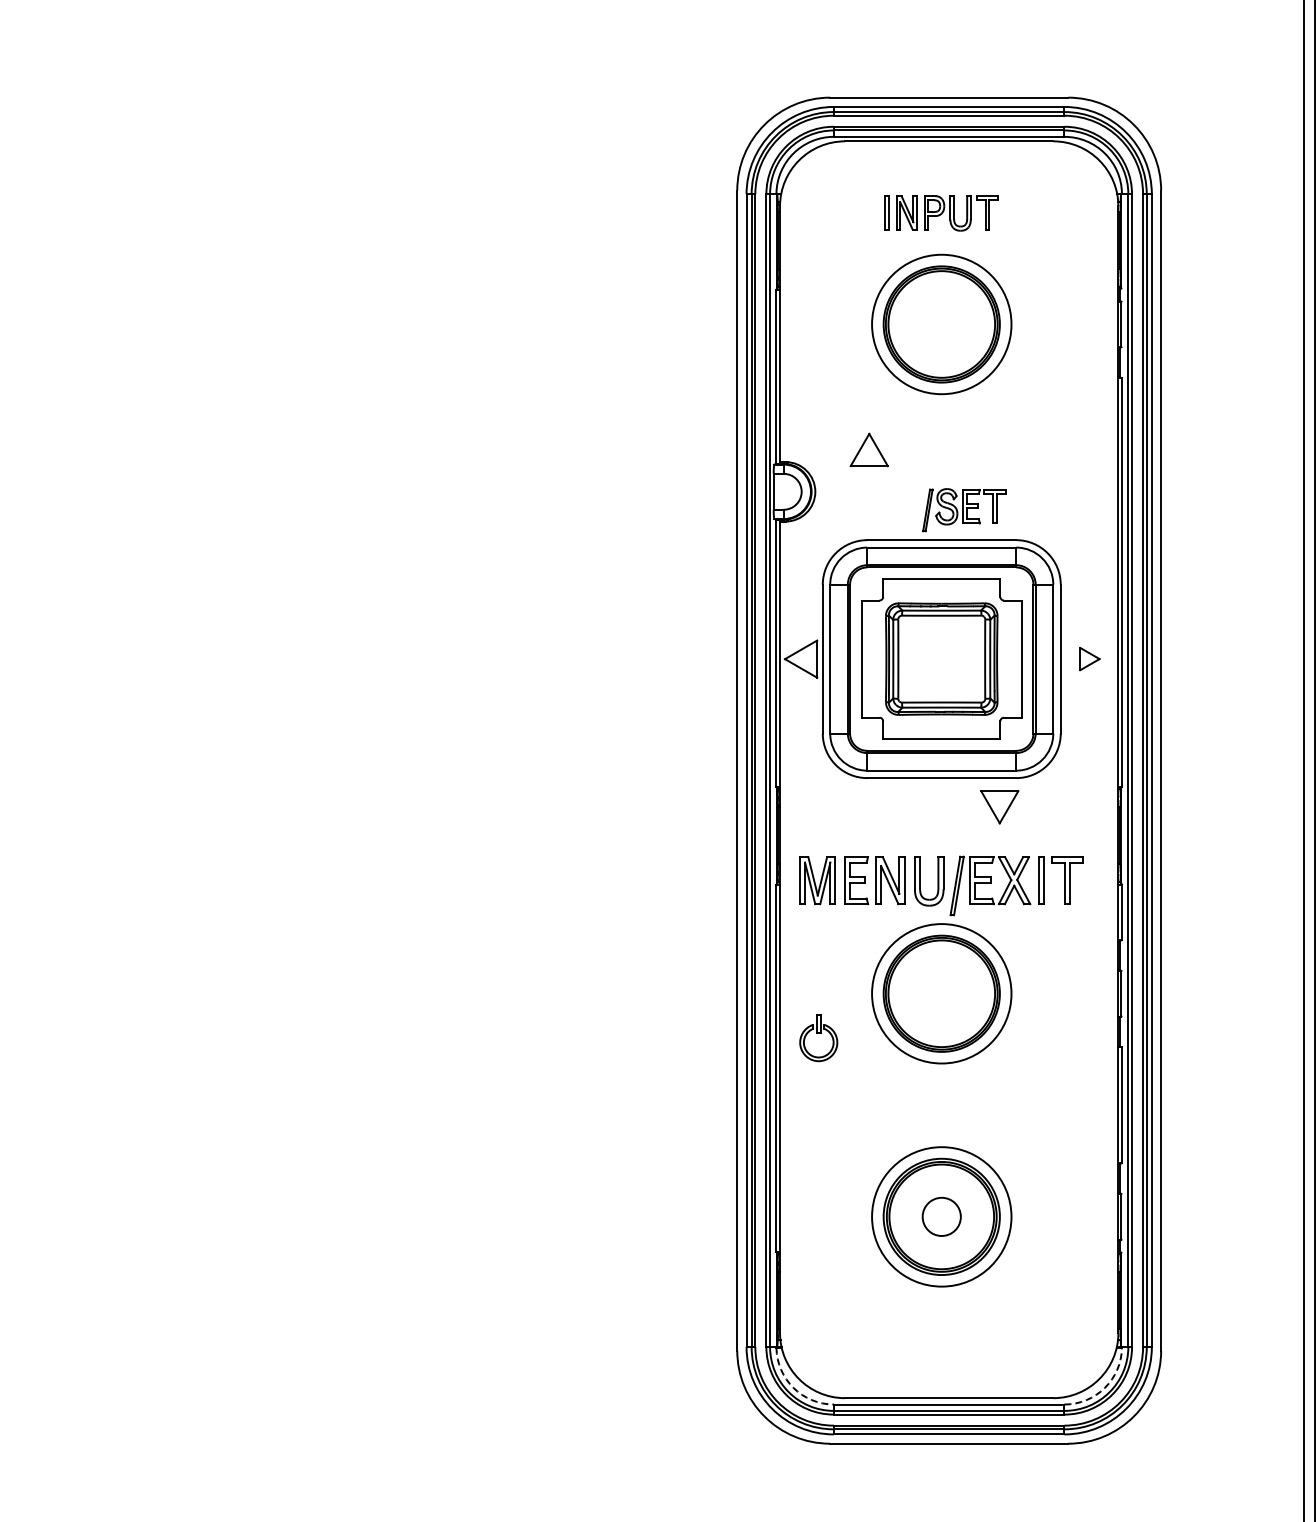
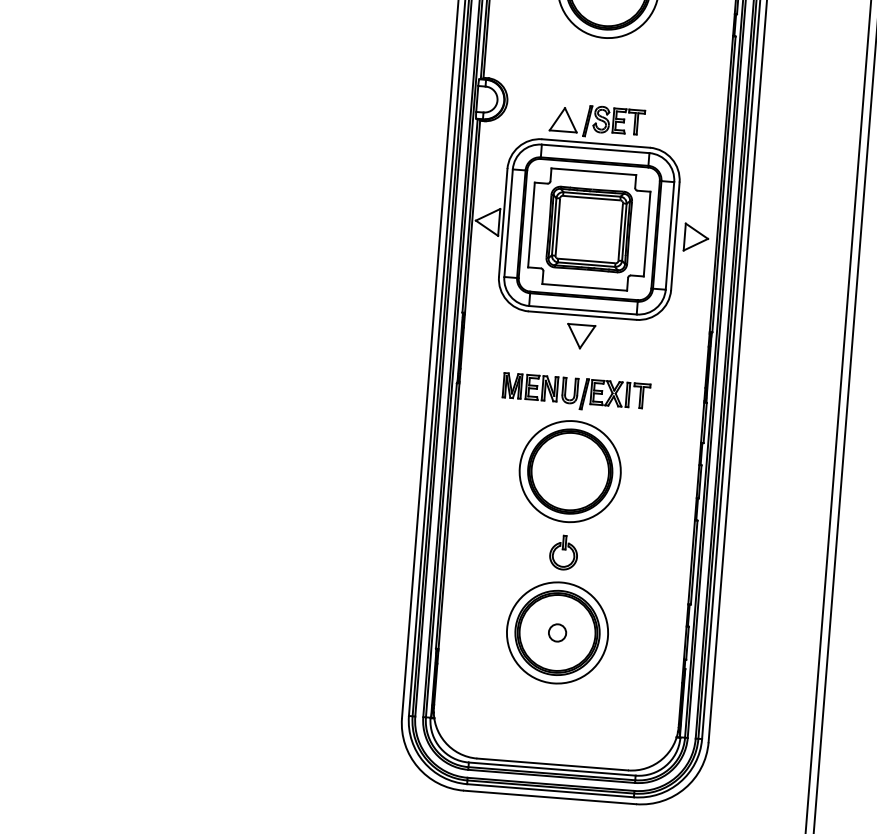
part: (868, 449) -> (563, 119), moved
part: (1089, 658) -> (696, 237), size x1.67
part: (999, 807) -> (580, 336), moved
part: (941, 885) -> (576, 393), size x0.71
part: (818, 1038) -> (563, 553), moved
circle: (941, 1216) -> (557, 632), size x0.62
arc: (793, 1387) -> (440, 747), dashed -> solid
arc: (1104, 1387) -> (665, 765), dashed -> solid

